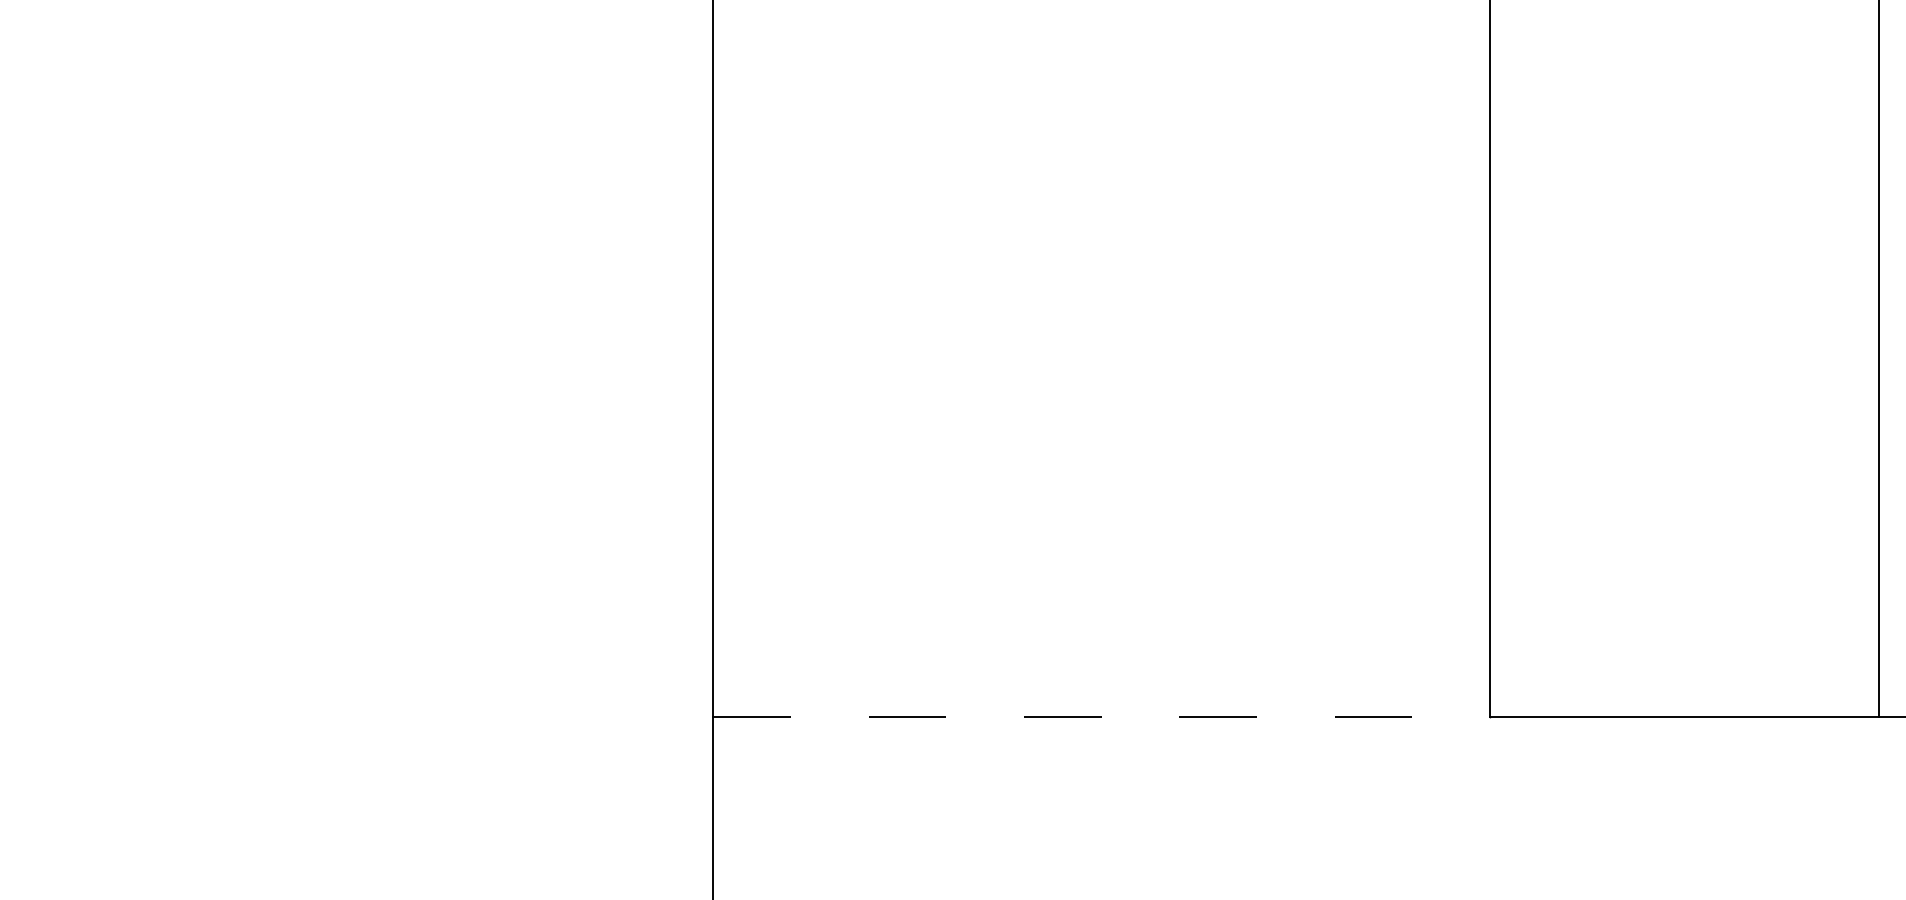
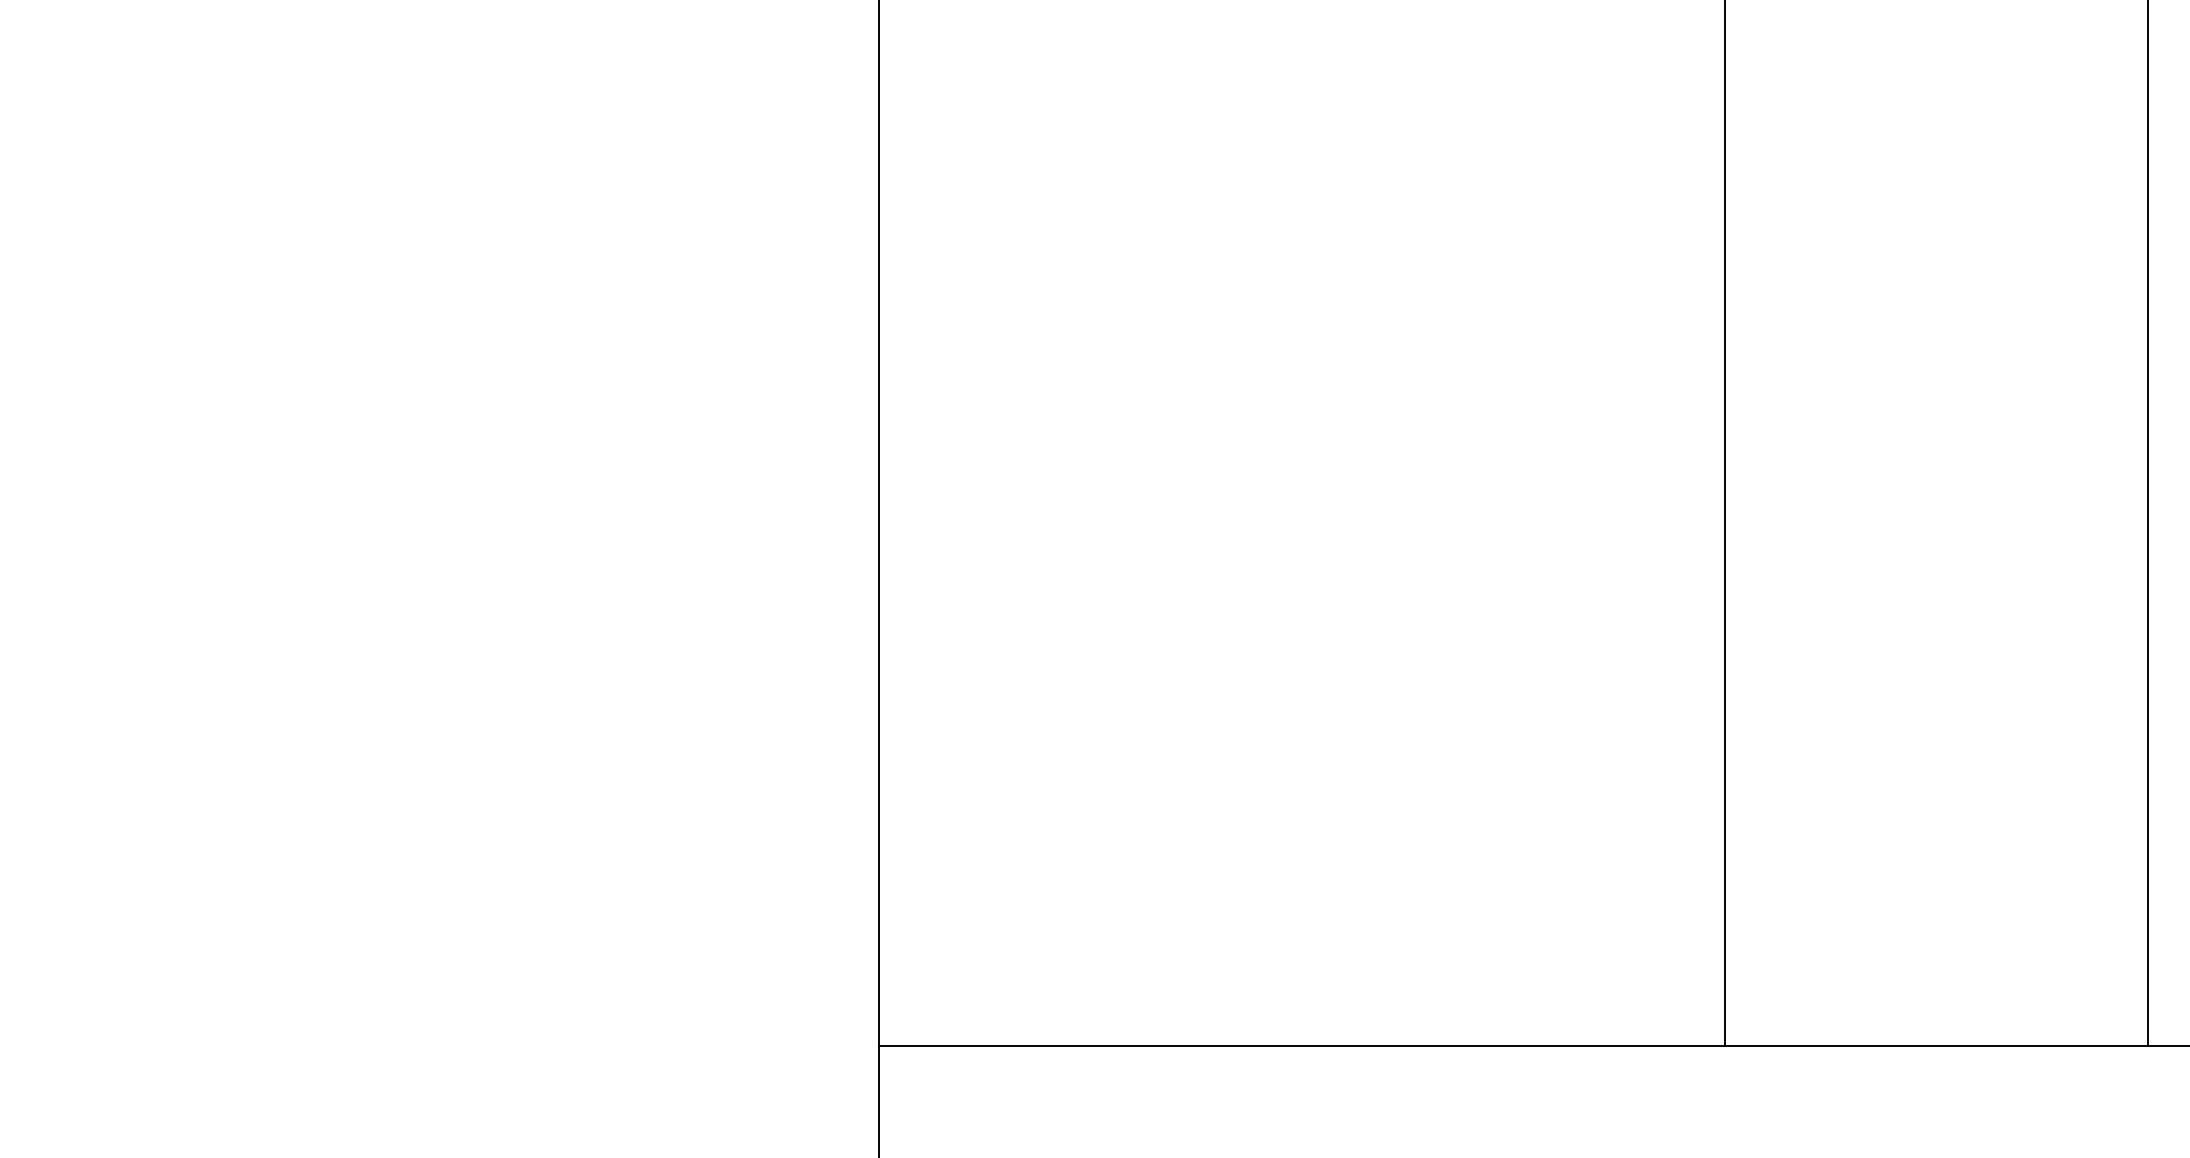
line: (1102, 717) -> (1302, 1045), dashed -> solid

